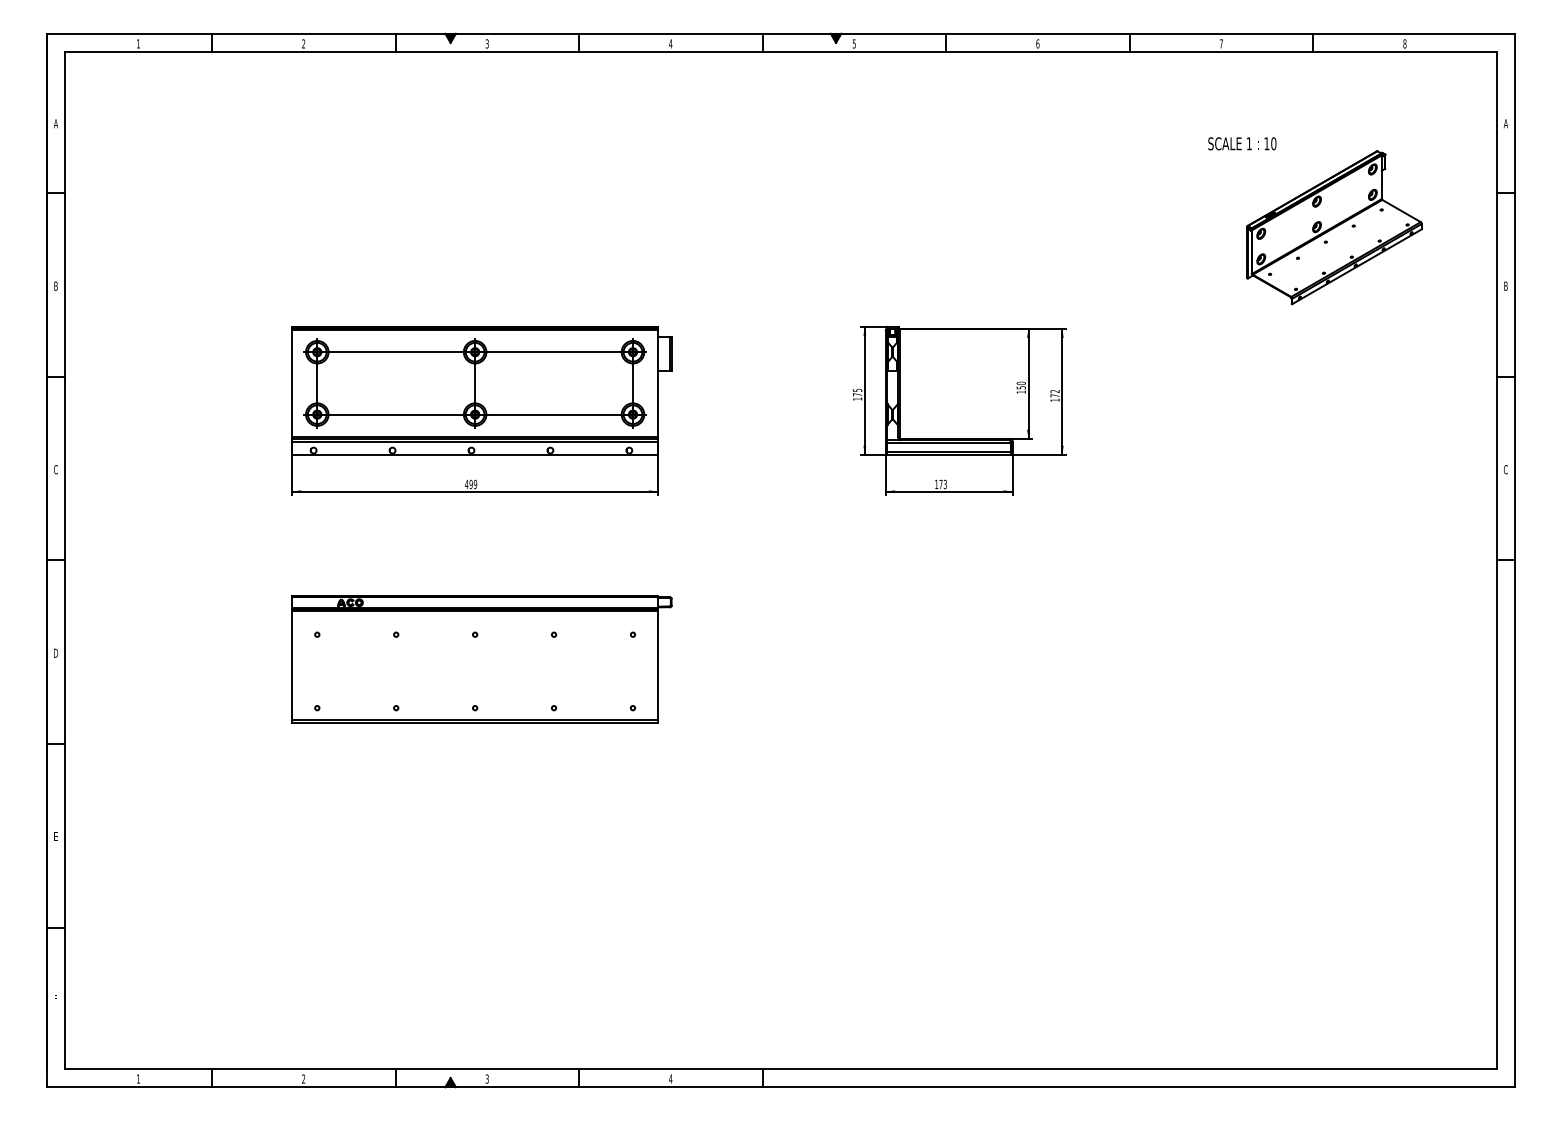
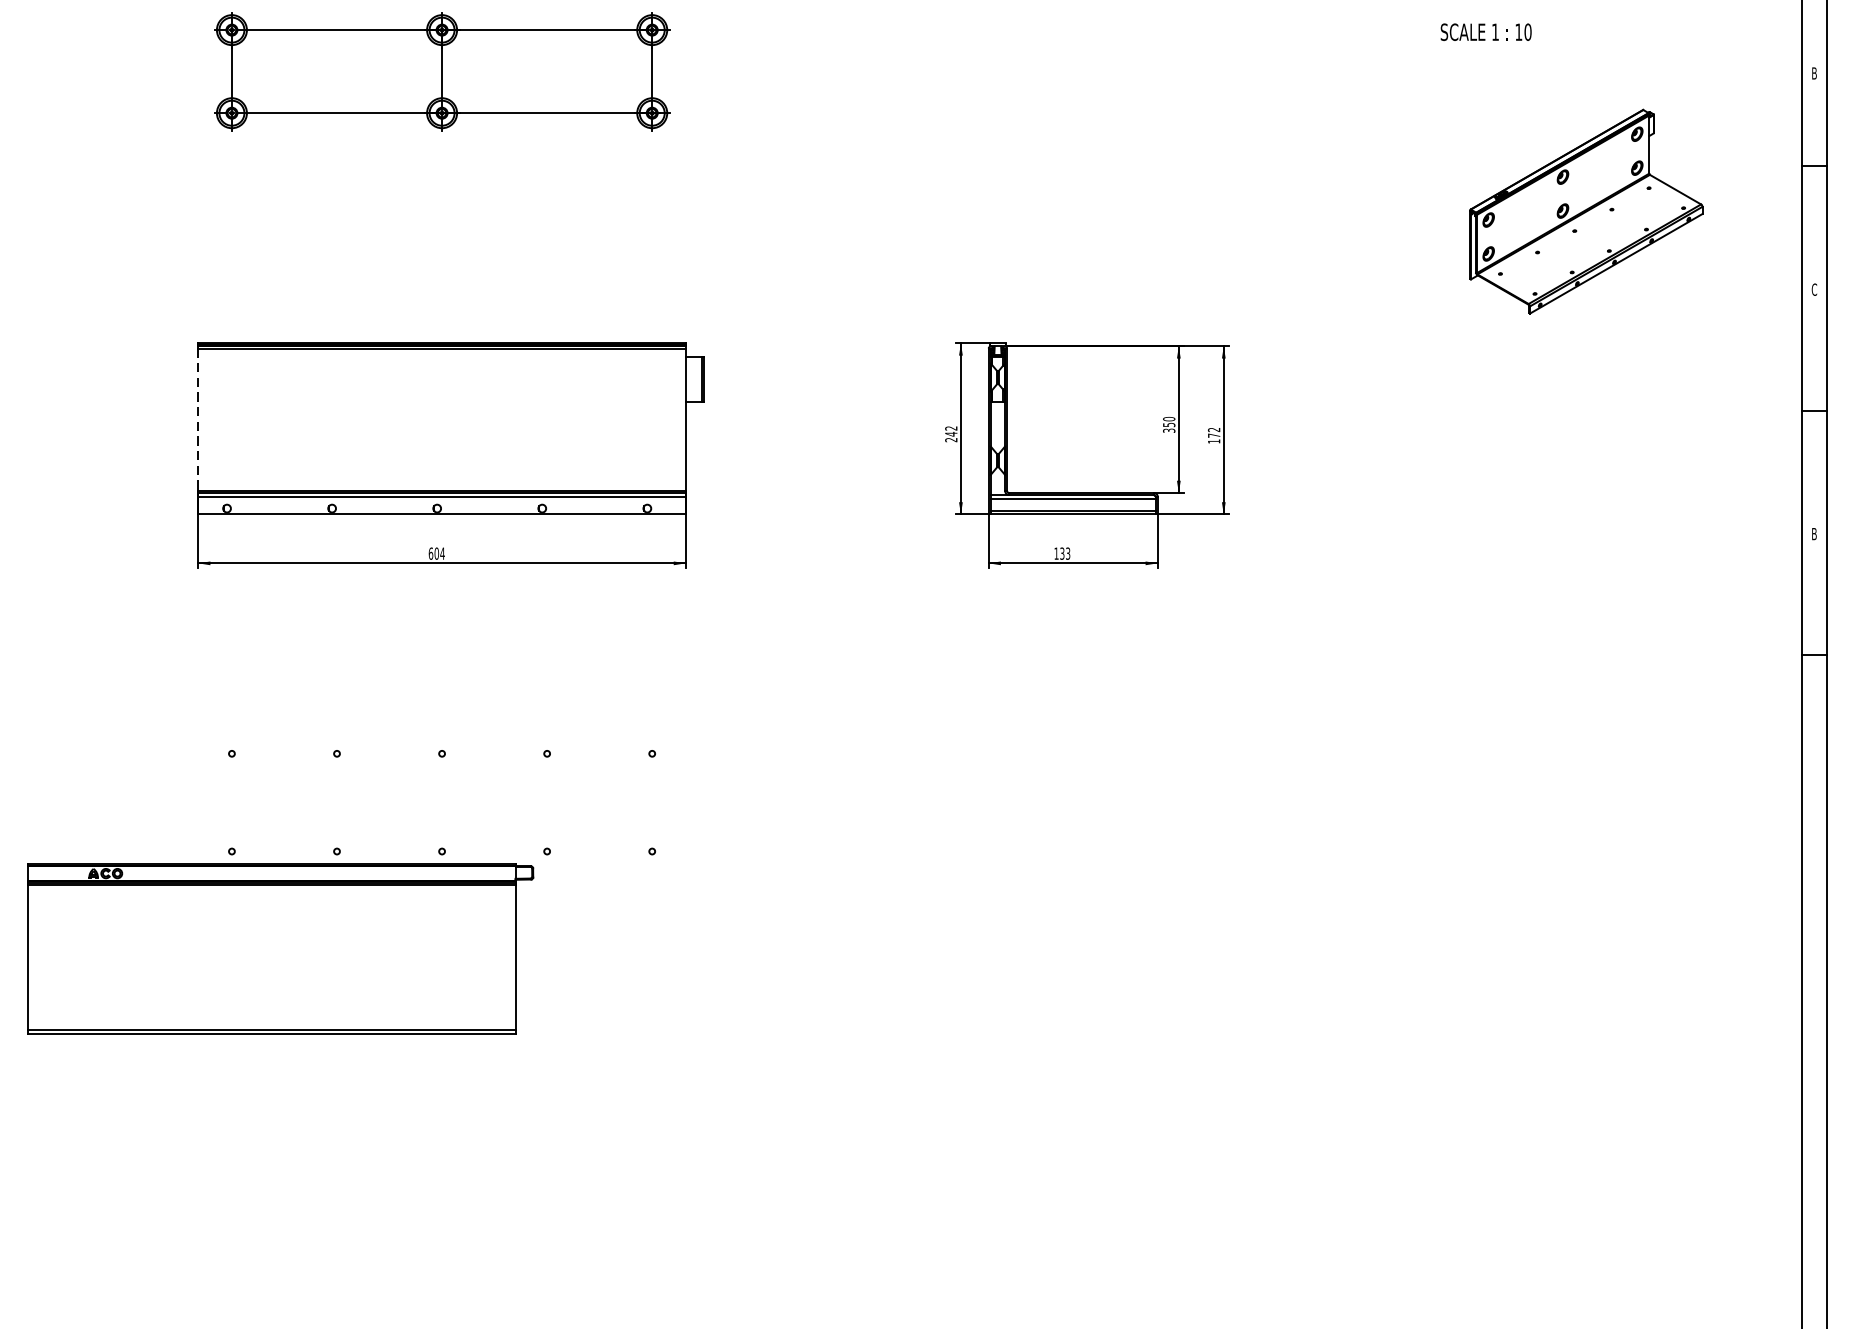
text: (1505, 123) -> (1813, 73), A -> B
text: (1242, 143) -> (1486, 31), moved
text: (1505, 285) -> (1813, 288), B -> C
line: (291, 383) -> (197, 419), solid -> dashed
part: (474, 383) -> (441, 71), moved
text: (1020, 391) -> (1168, 429), 150 -> 350
text: (857, 394) -> (951, 433), 175 -> 242
text: (1505, 469) -> (1813, 533), C -> B
text: (471, 484) -> (437, 553), 499 -> 604
text: (940, 484) -> (1061, 553), 173 -> 133
part: (481, 659) -> (280, 949), moved

